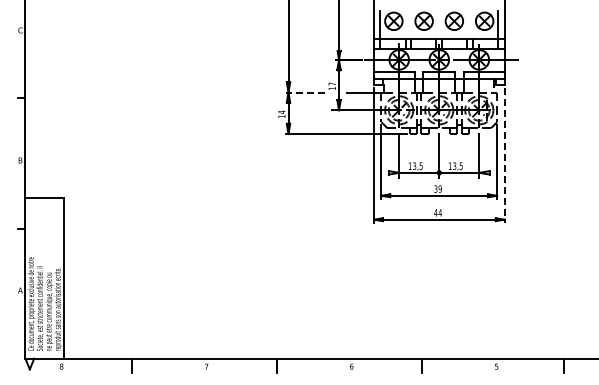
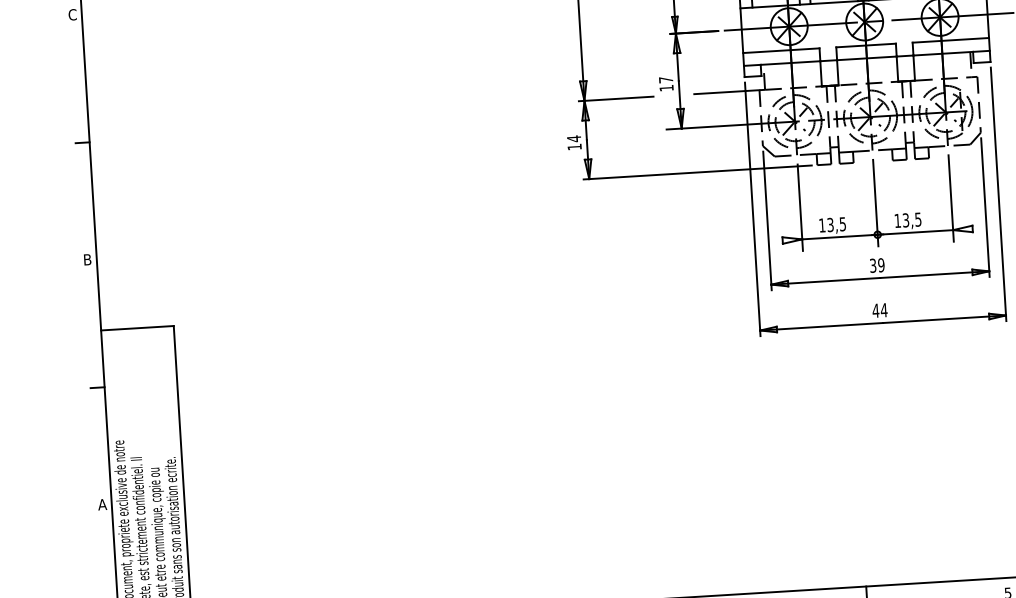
line: (305, 92) -> (616, 98), dashed -> solid
line: (504, 155) -> (998, 194), dashed -> solid

